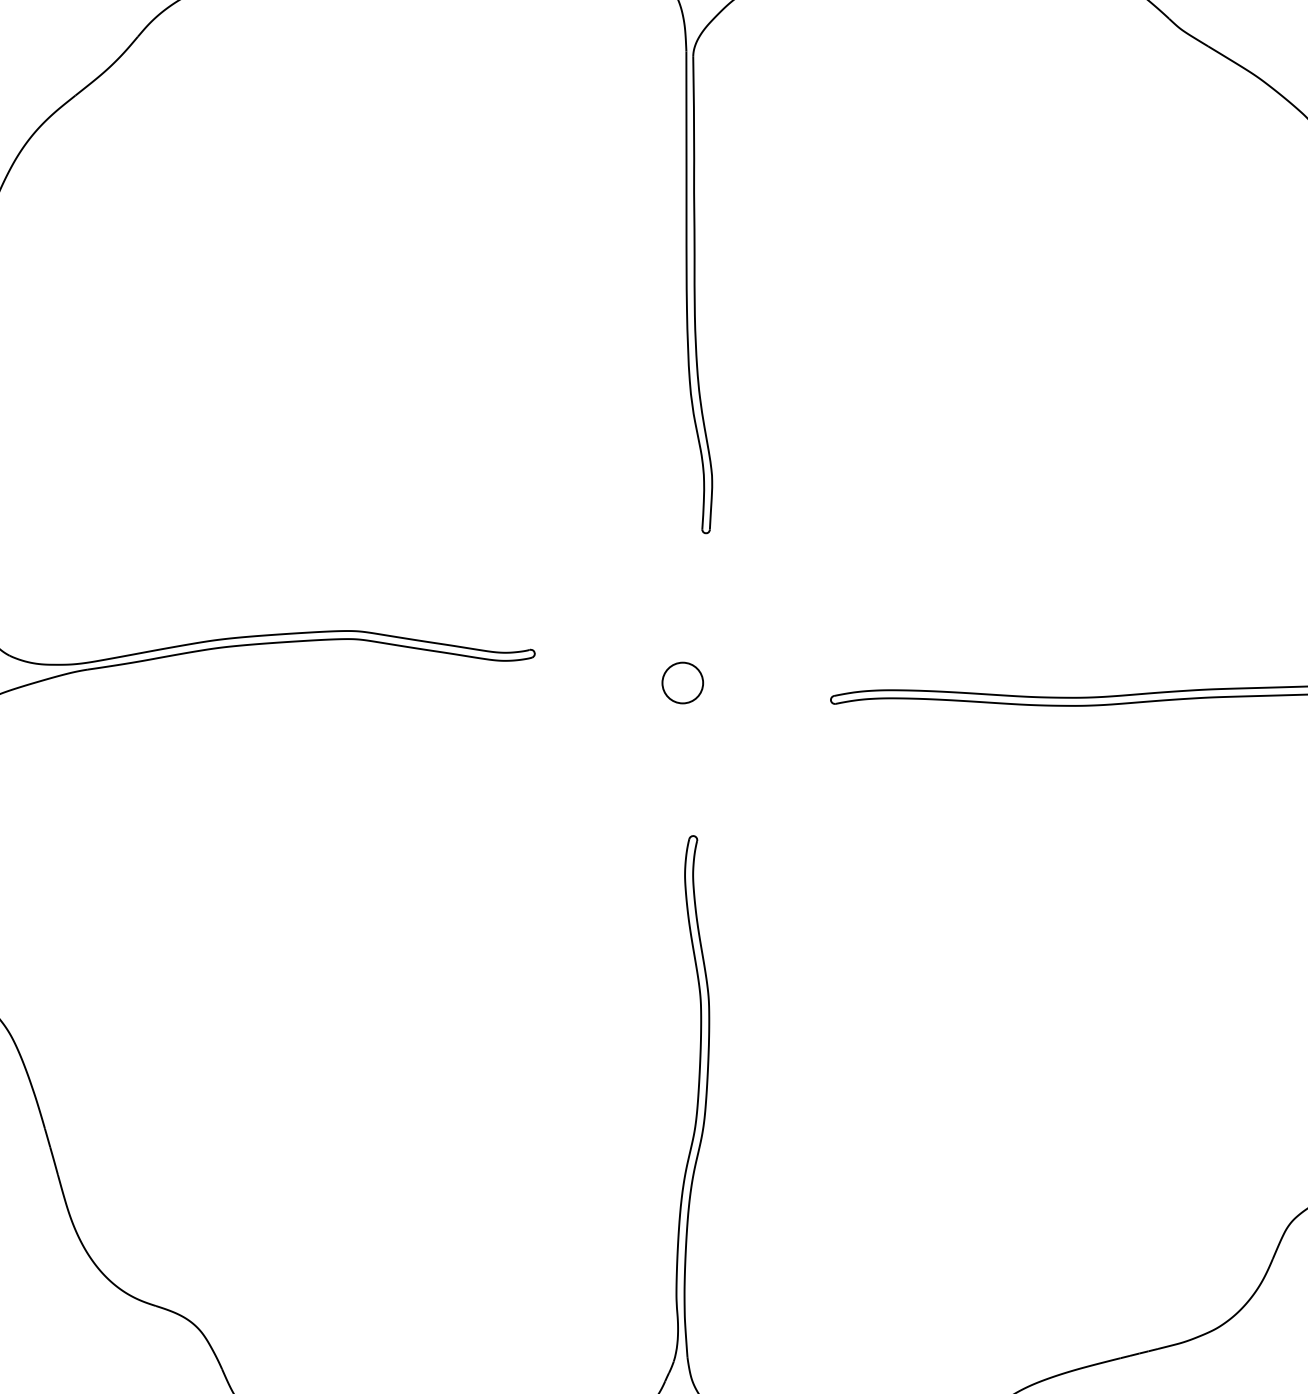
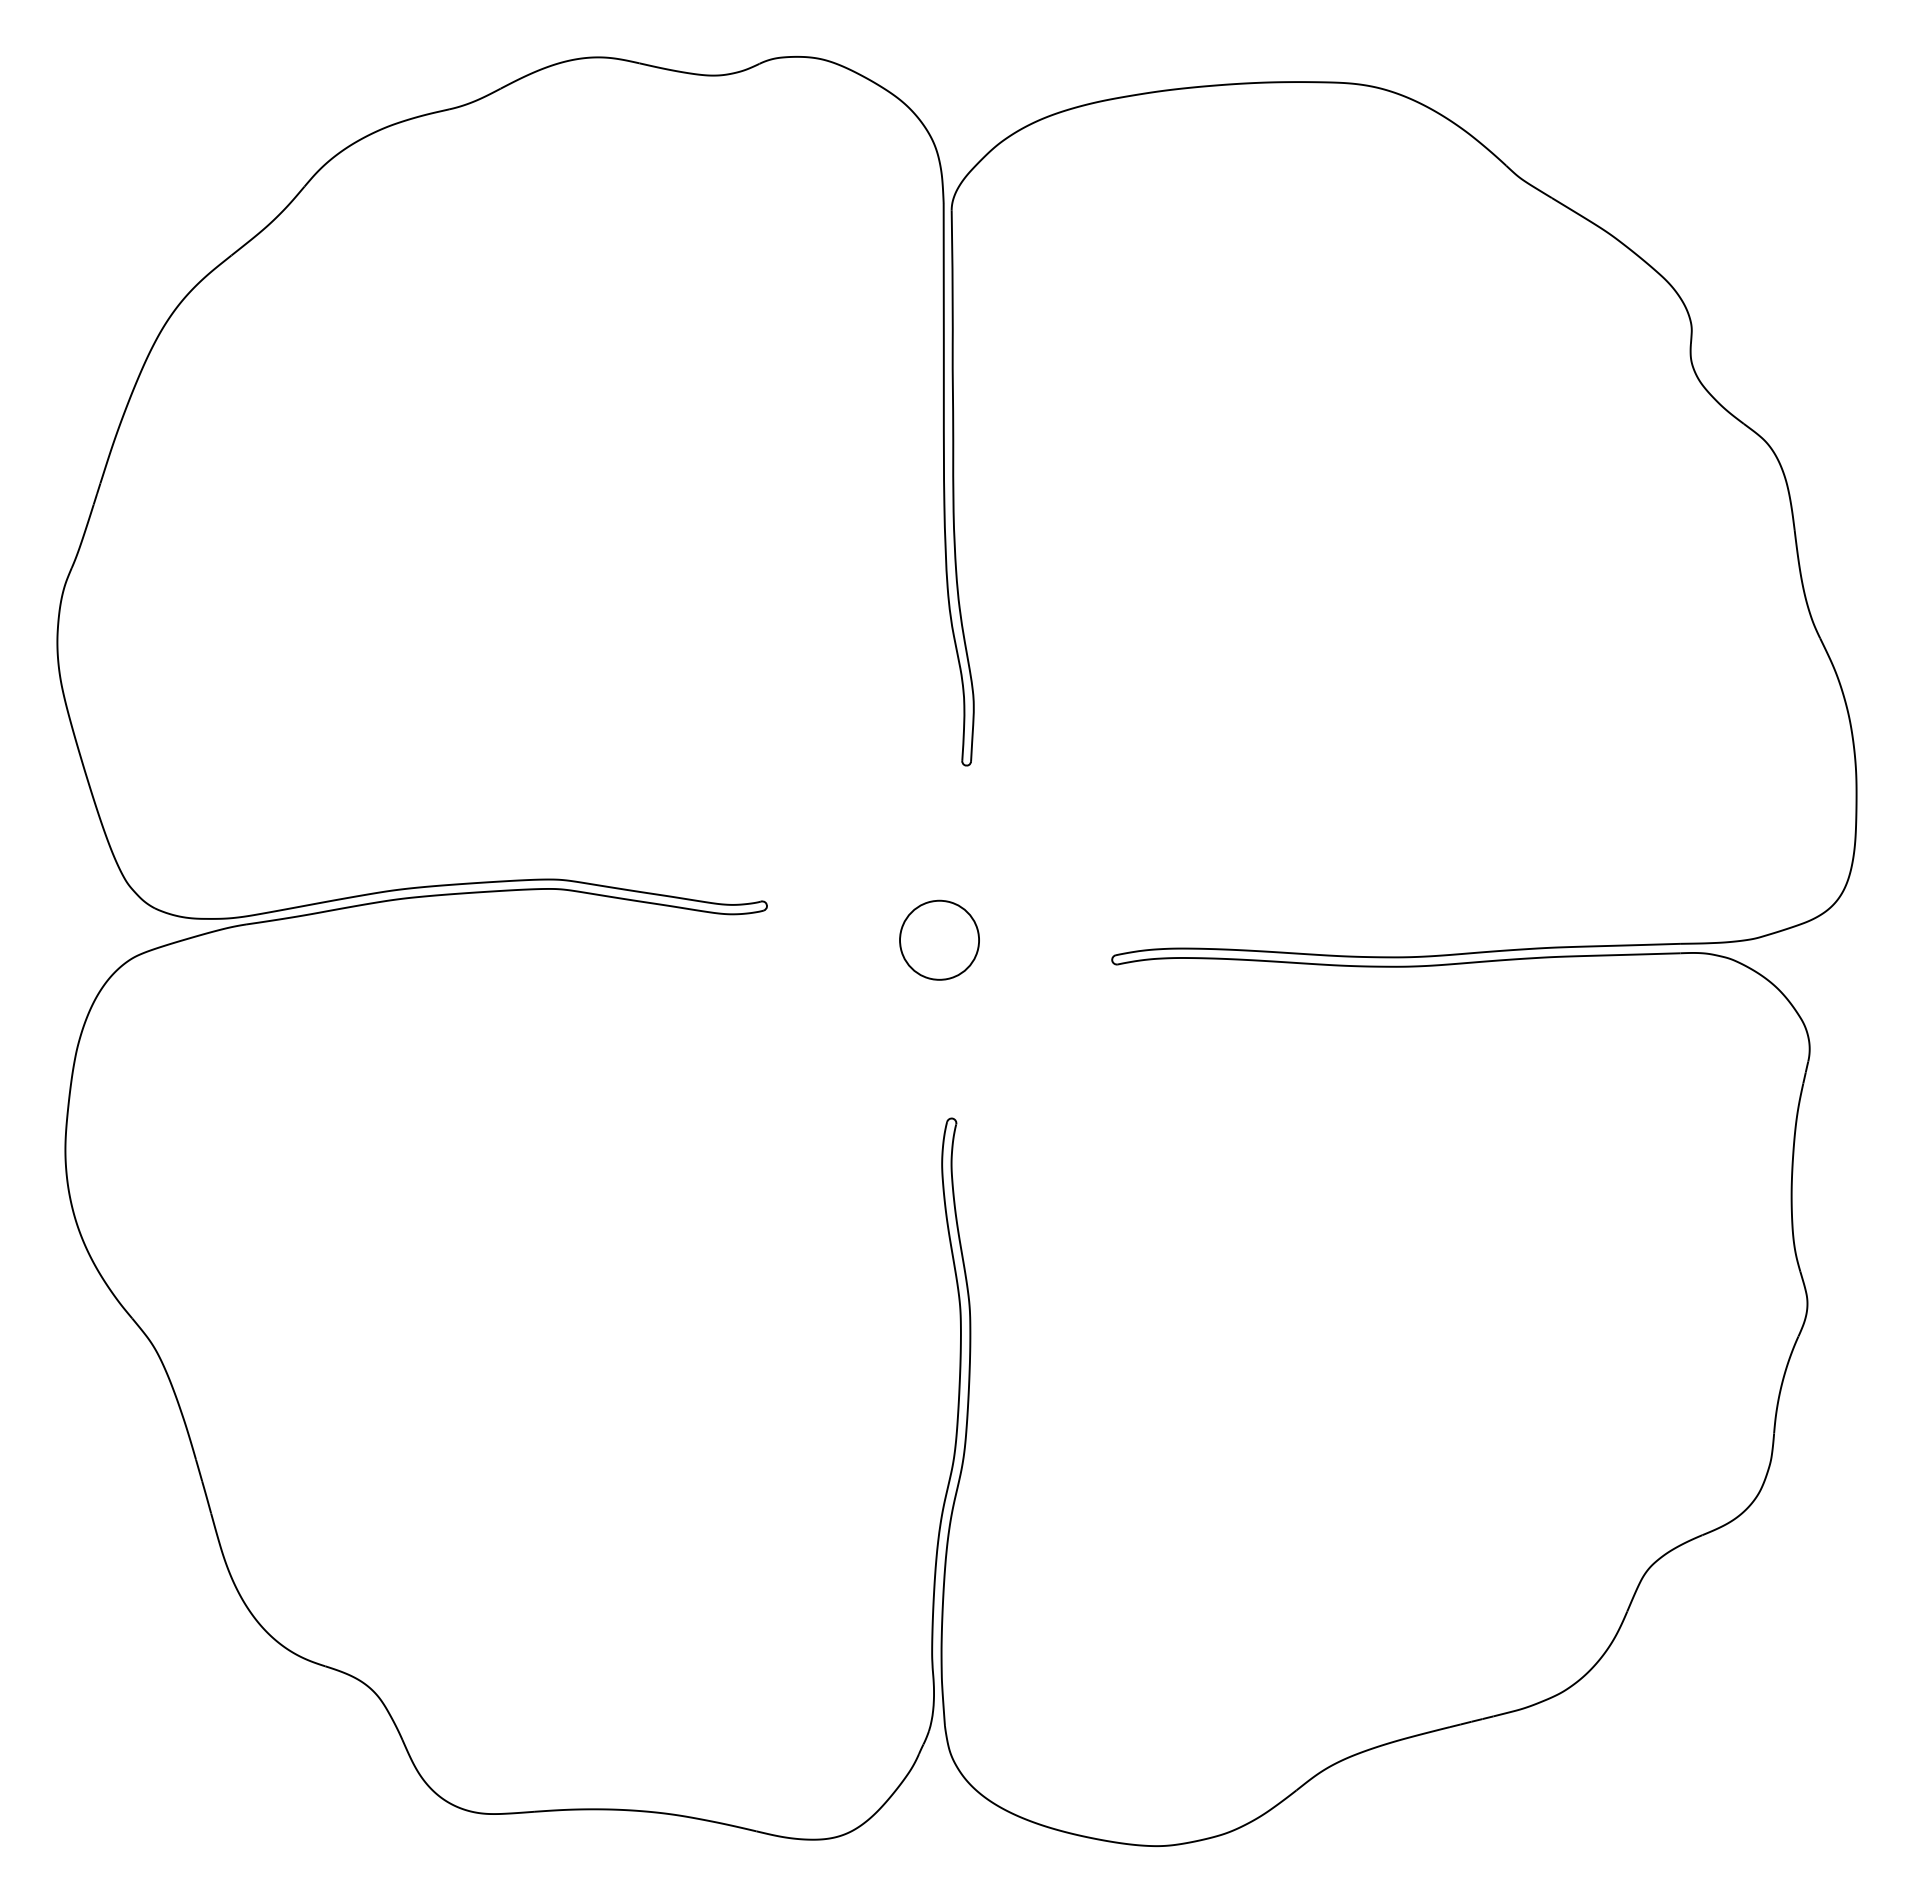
circle: (682, 682) -> (939, 939), size x1.67

